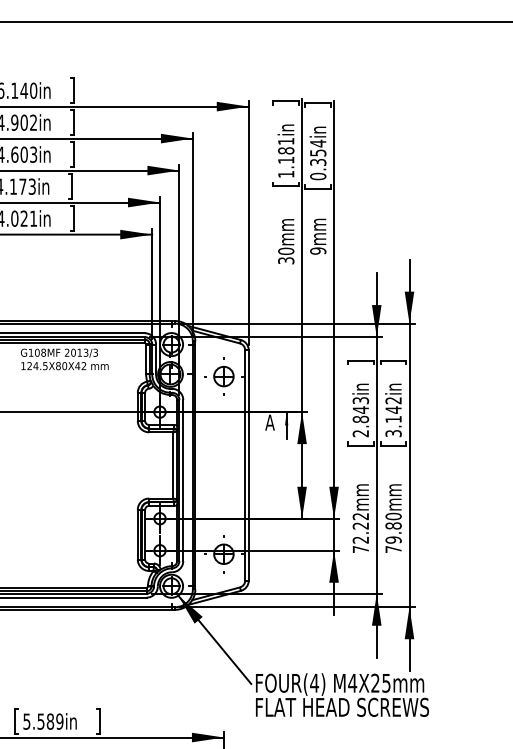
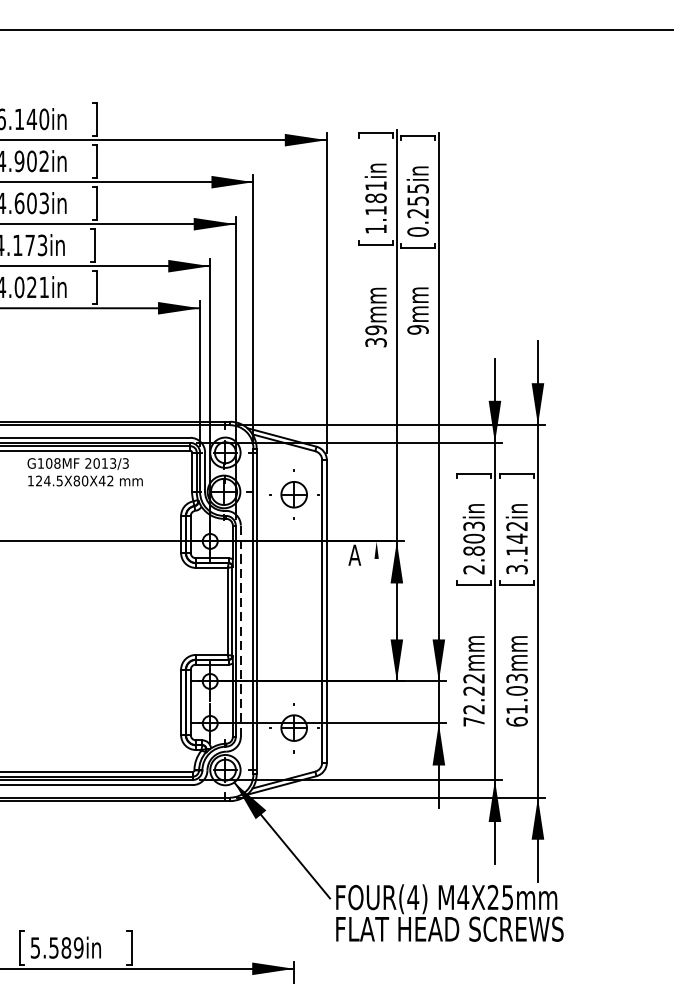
text: (318, 152) -> (418, 200), 0.354in -> 0.255in
text: (286, 251) -> (376, 330), 30mm -> 39mm
text: (360, 409) -> (473, 537), 2.843in -> 2.803in
line: (286, 425) -> (376, 558), removed
line: (183, 481) -> (241, 632), solid -> dashed
text: (393, 532) -> (516, 699), 79.80mm -> 61.03mm

